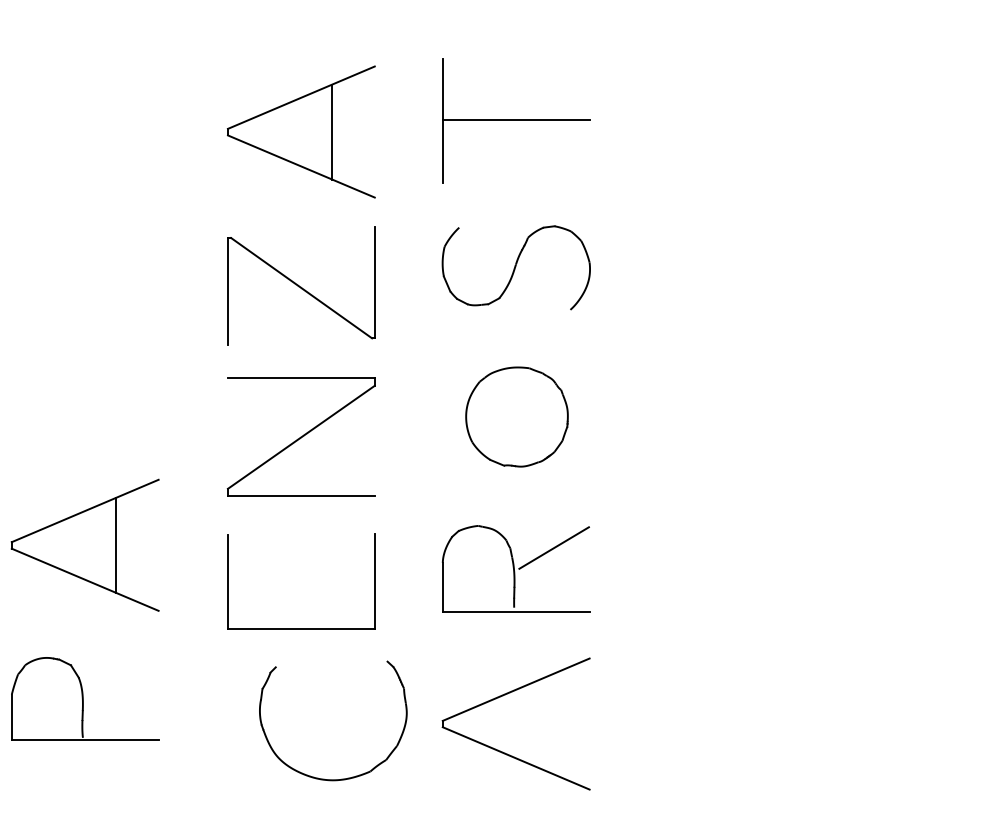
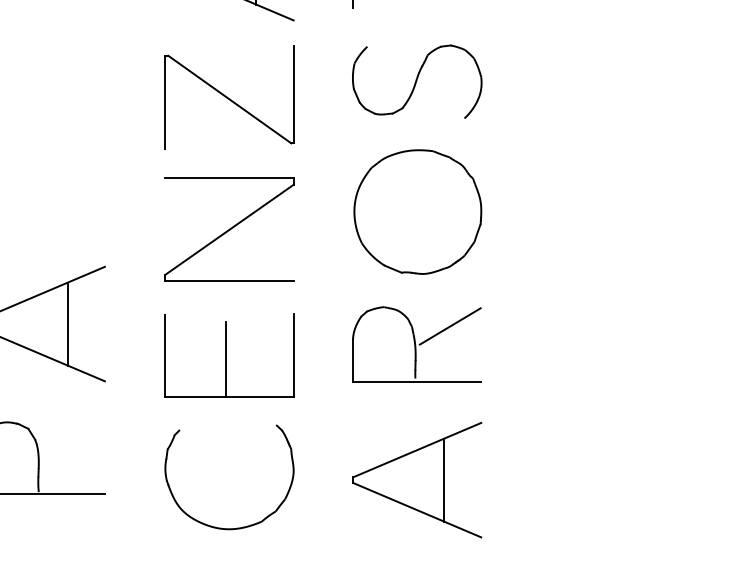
part: (516, 416) -> (417, 211), size x1.43
line: (297, 585) -> (226, 359), added
line: (546, 723) -> (443, 479), added
part: (341, 778) -> (236, 527), moved

